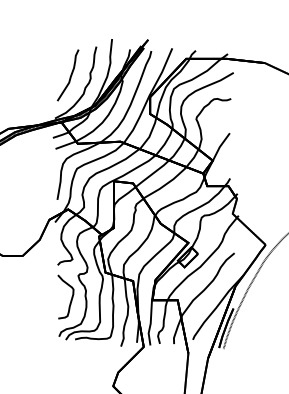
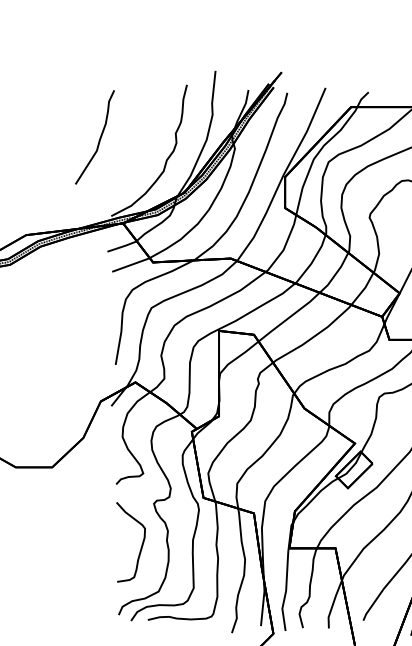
part: (68, 75) -> (95, 137), moved

